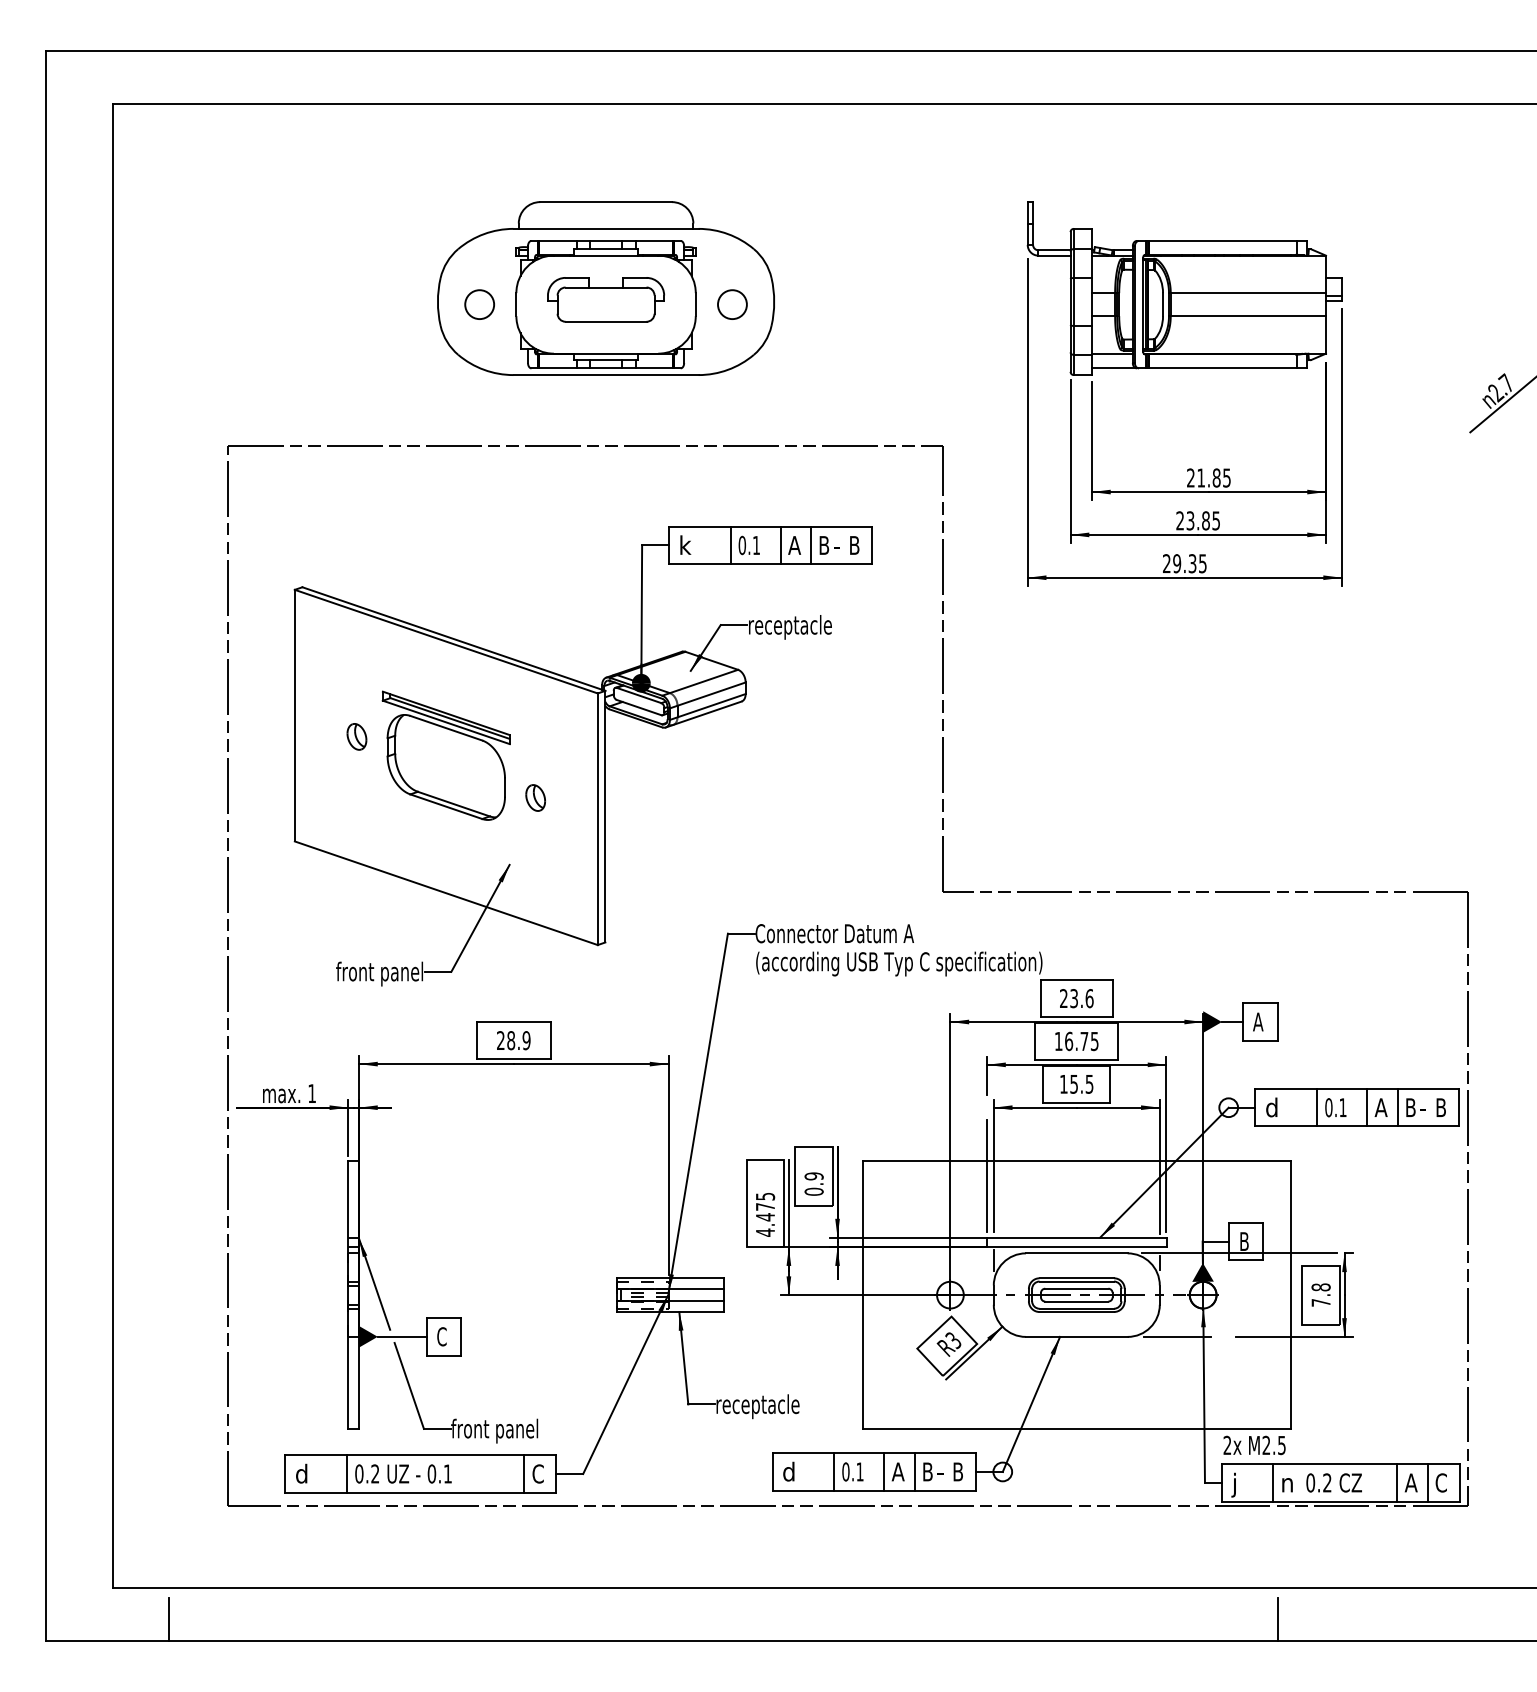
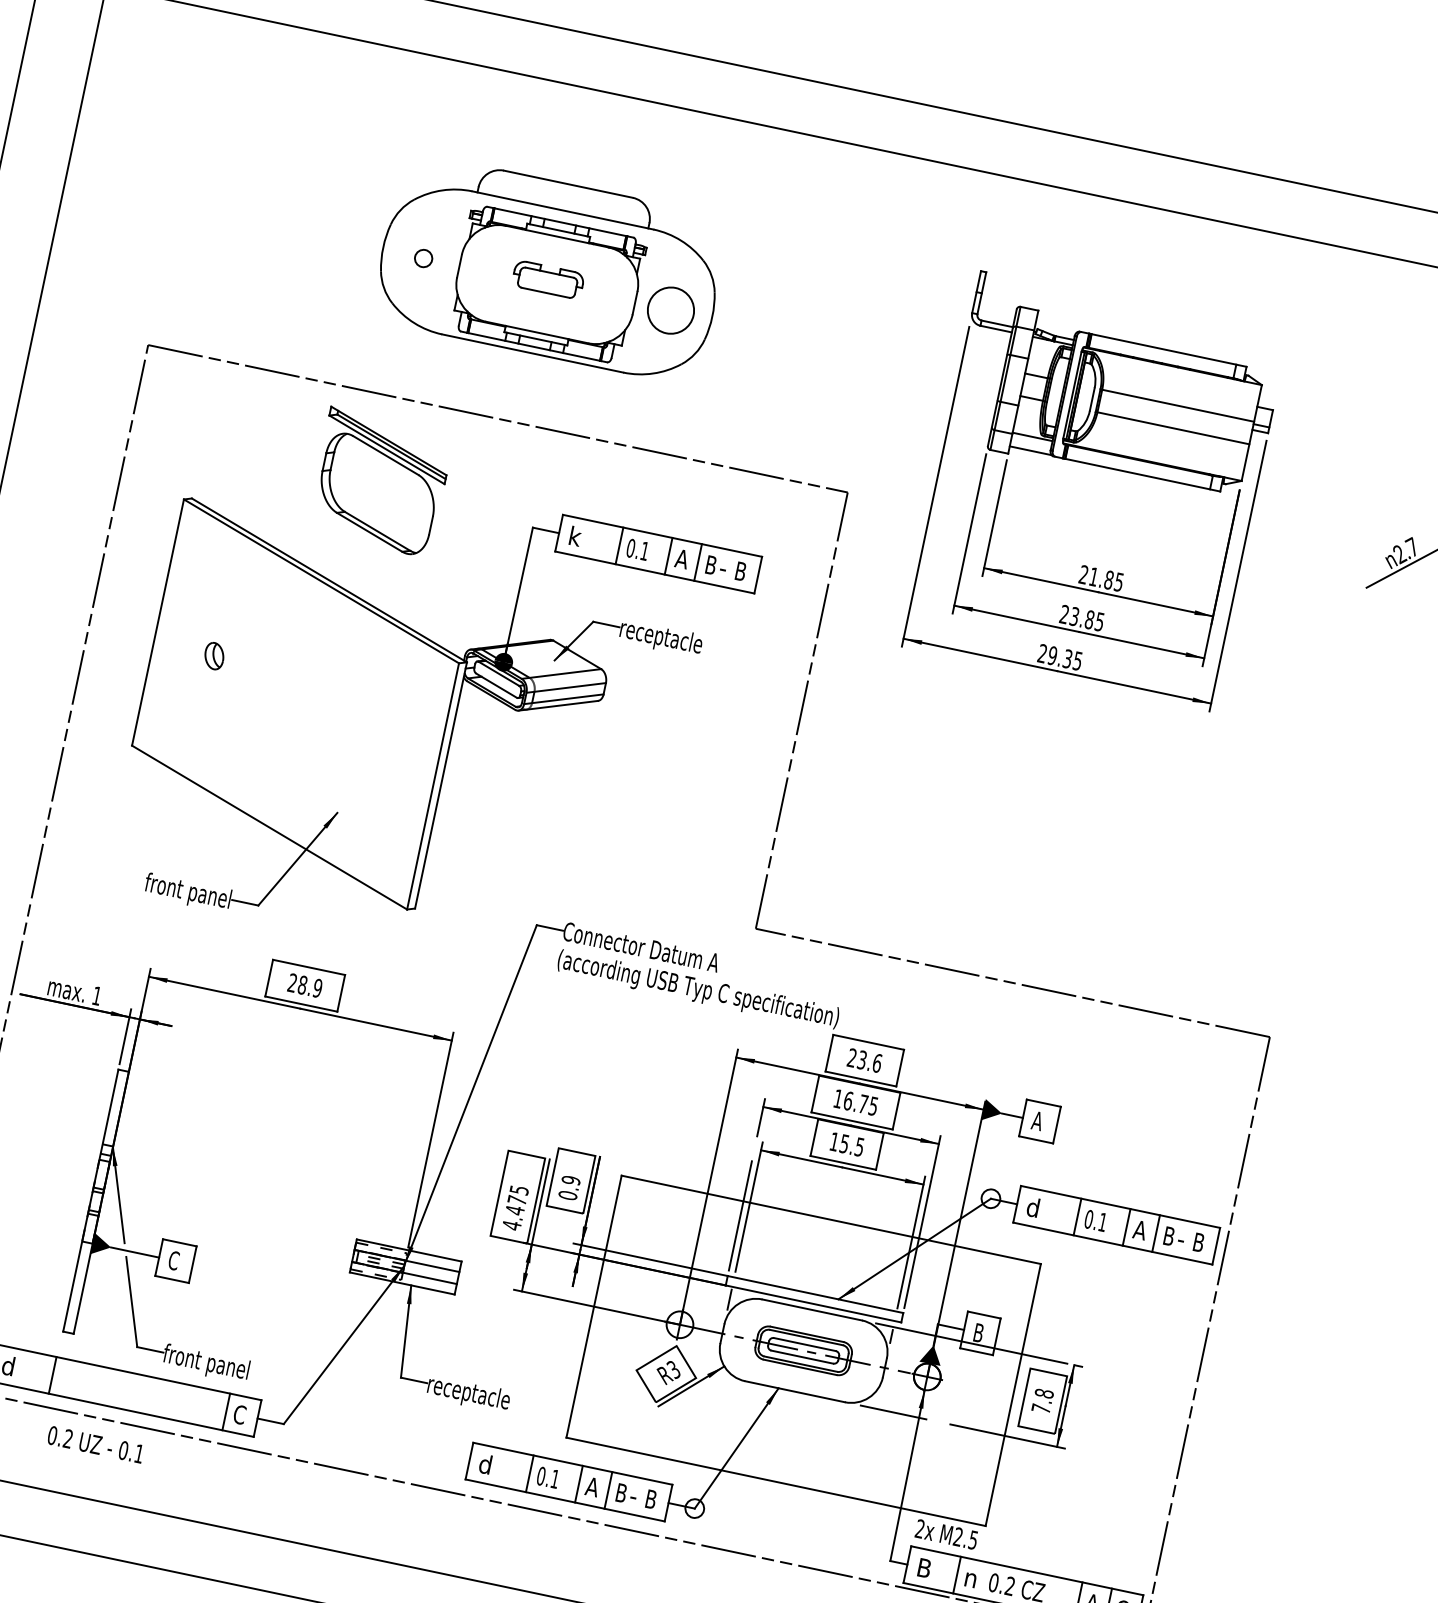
part: (605, 299) -> (547, 279), size x0.6
circle: (479, 304) -> (423, 258), size x0.6
circle: (732, 304) -> (671, 310), size x1.6
part: (445, 755) -> (379, 482), moved
part: (535, 797) -> (376, 752), removed
text: (403, 1473) -> (95, 1444), moved
text: (1238, 1484) -> (922, 1569), j -> B

